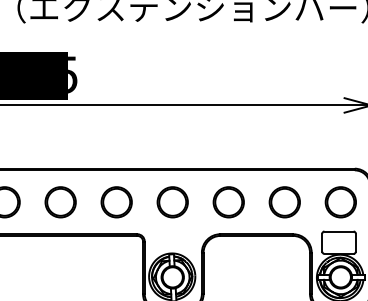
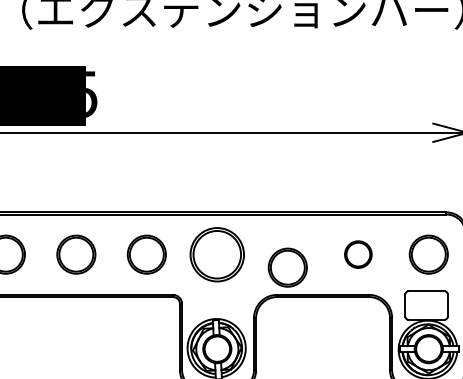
part: (172, 202) -> (217, 254), size x1.4
part: (228, 202) -> (287, 267), moved
part: (284, 202) -> (358, 254), size x0.7

